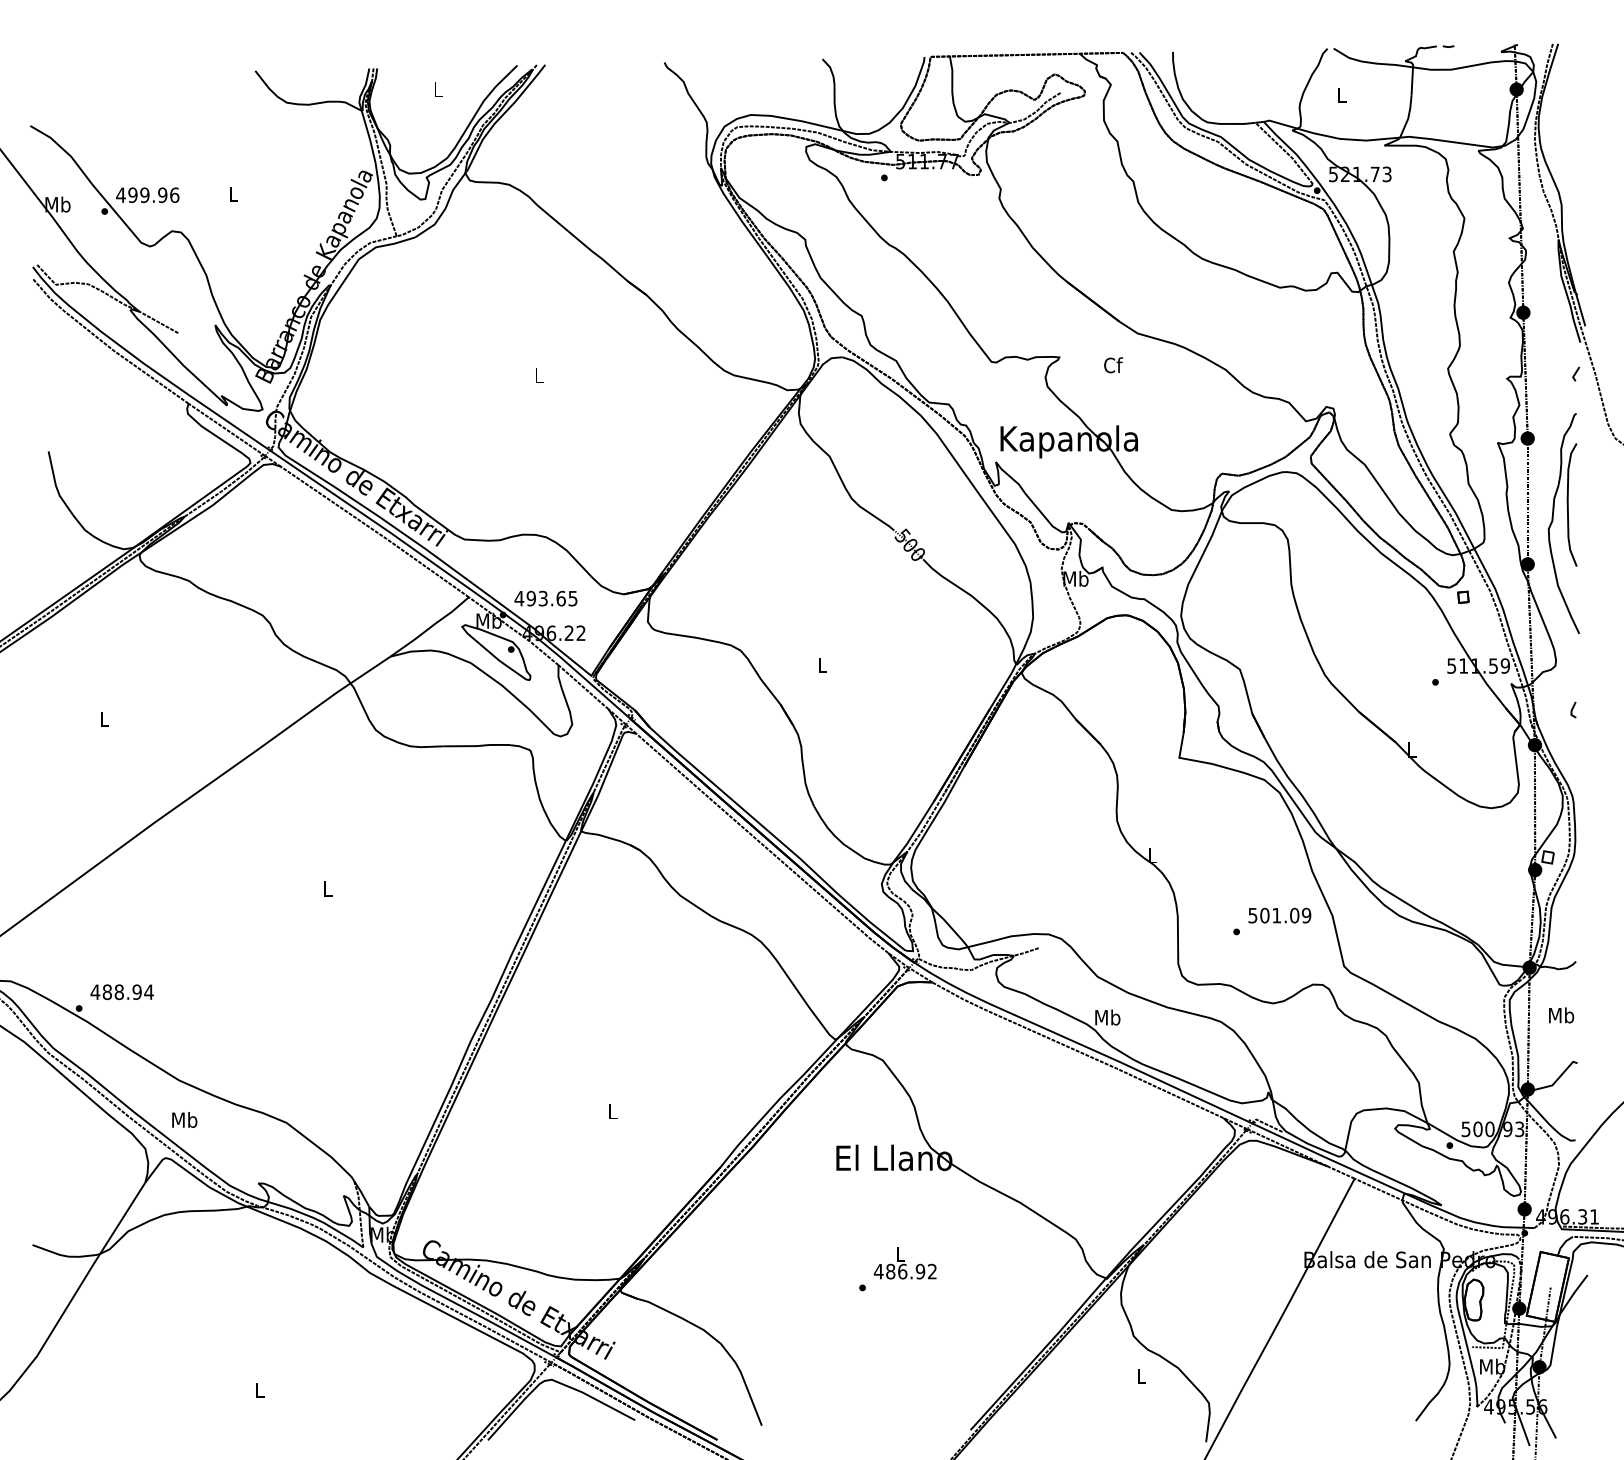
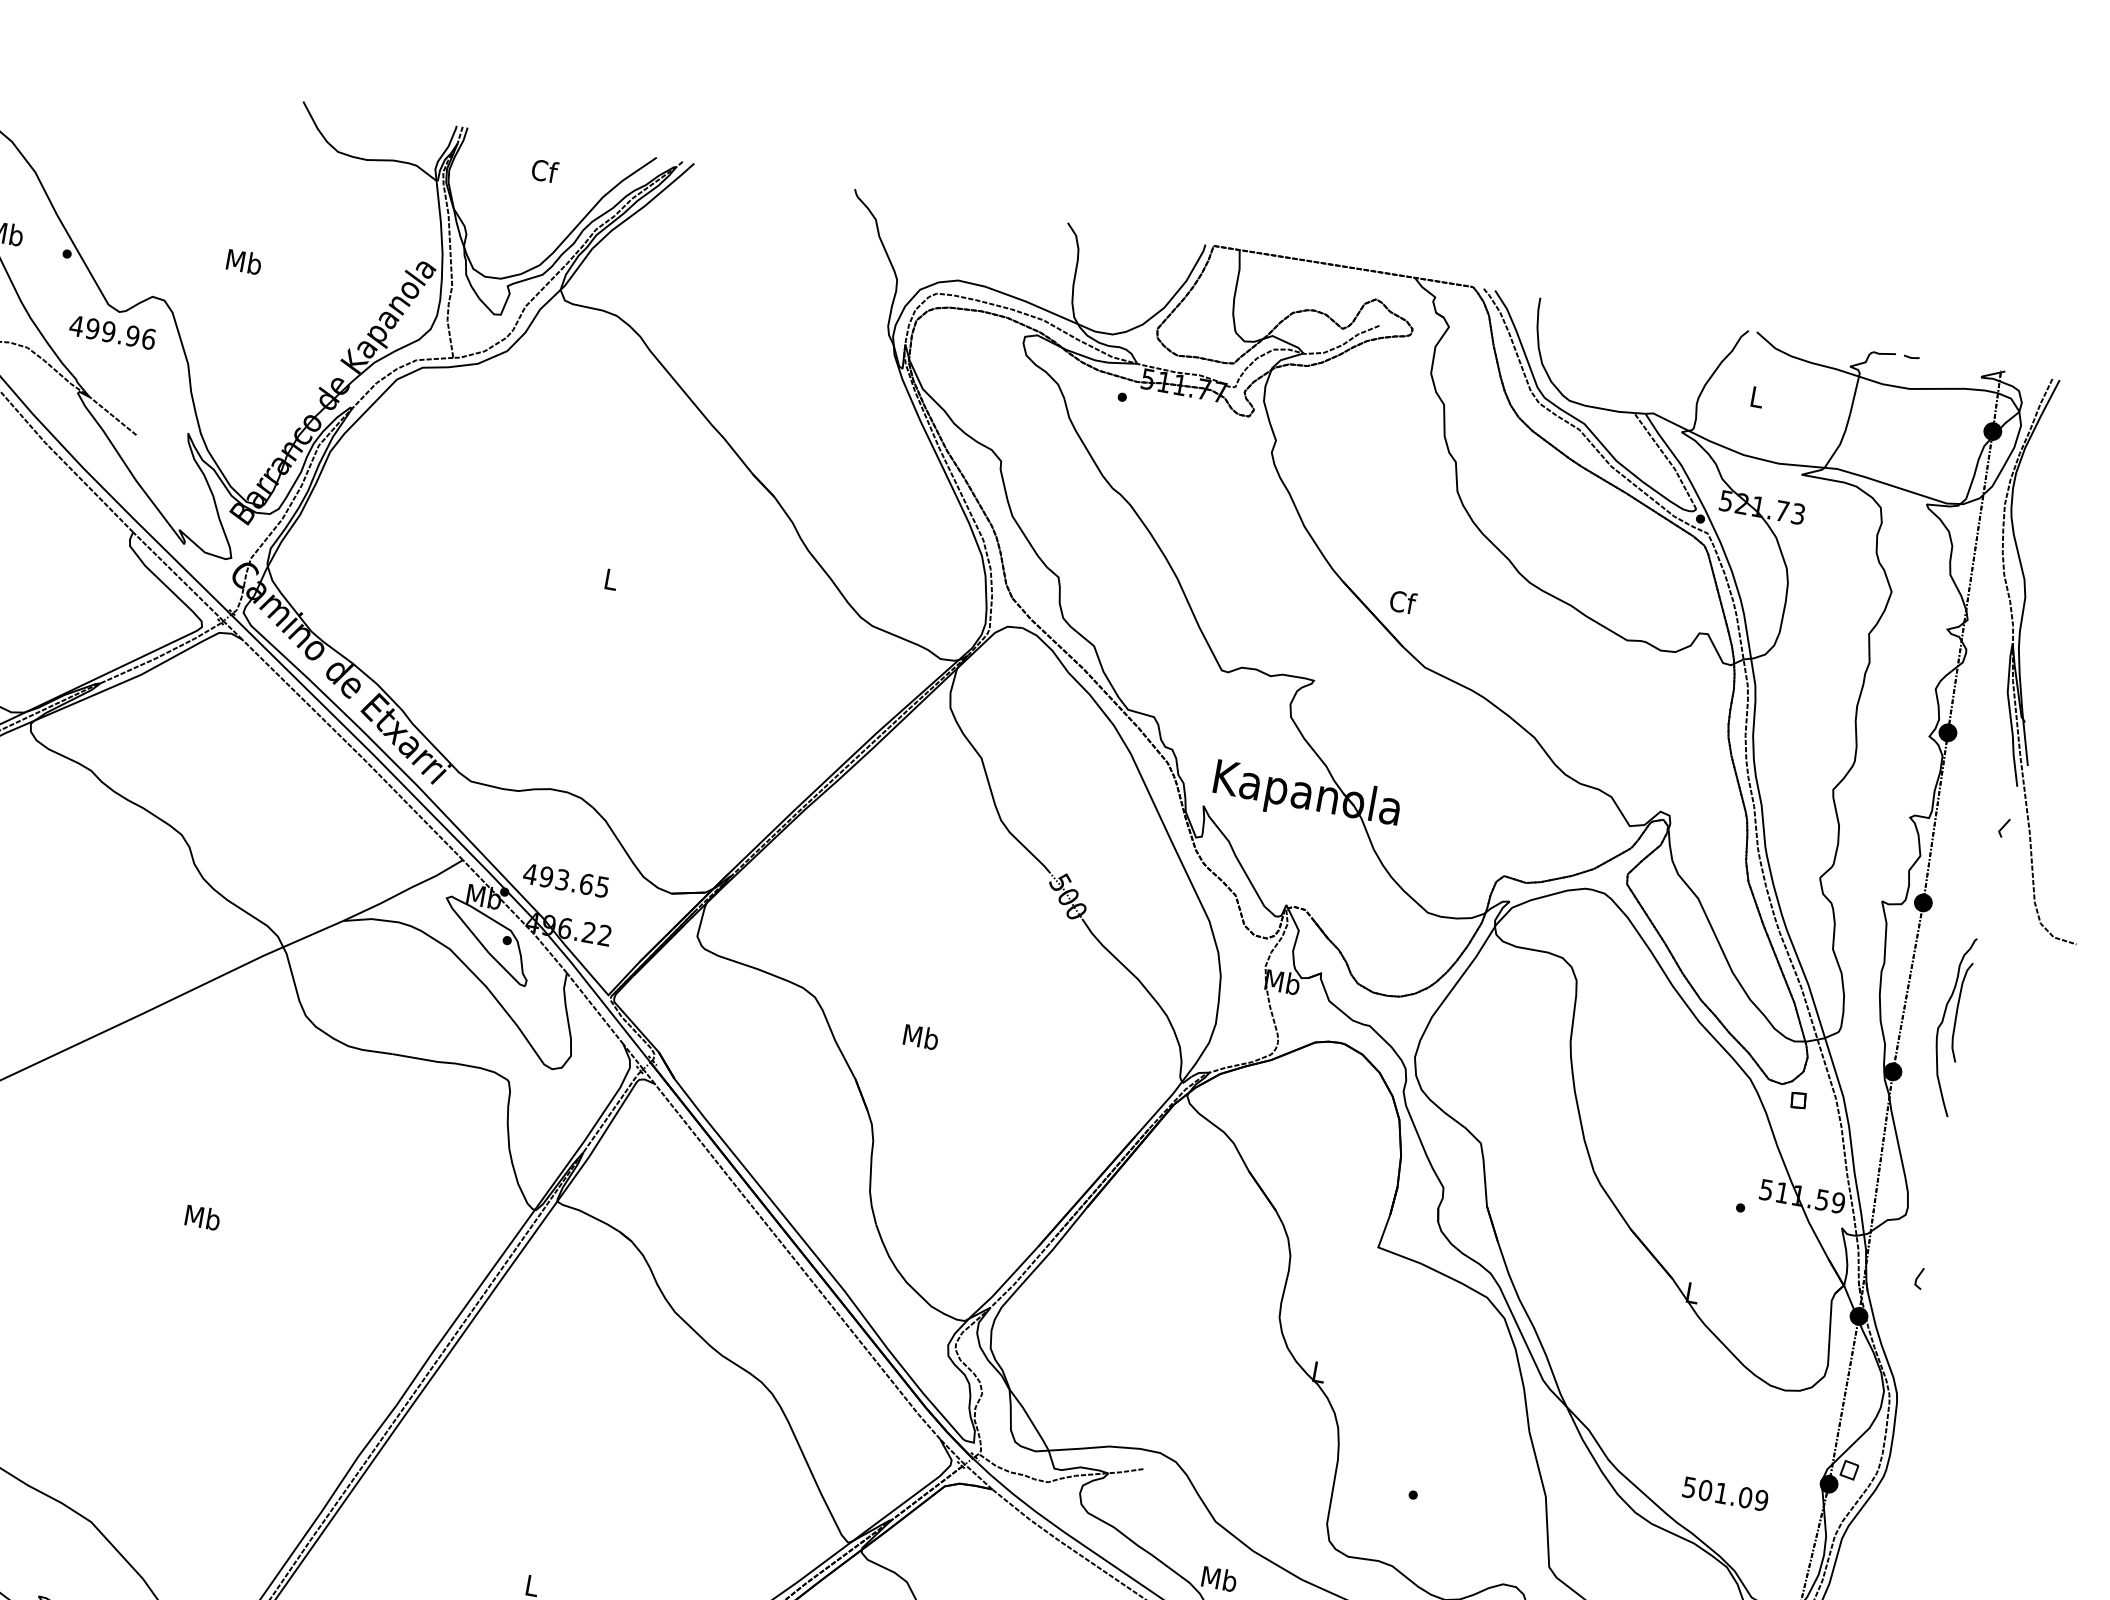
text: (438, 89) -> (544, 170), L -> Cf
text: (233, 194) -> (244, 262), L -> Mb
text: (147, 195) -> (112, 332), moved
text: (1113, 365) -> (1403, 602), moved
part: (1563, 523) -> (1950, 1025), size x0.6
text: (821, 665) -> (920, 1036), L -> Mb
text: (327, 888) -> (202, 1217), L -> Mb
text: (1279, 915) -> (1725, 1493), moved

